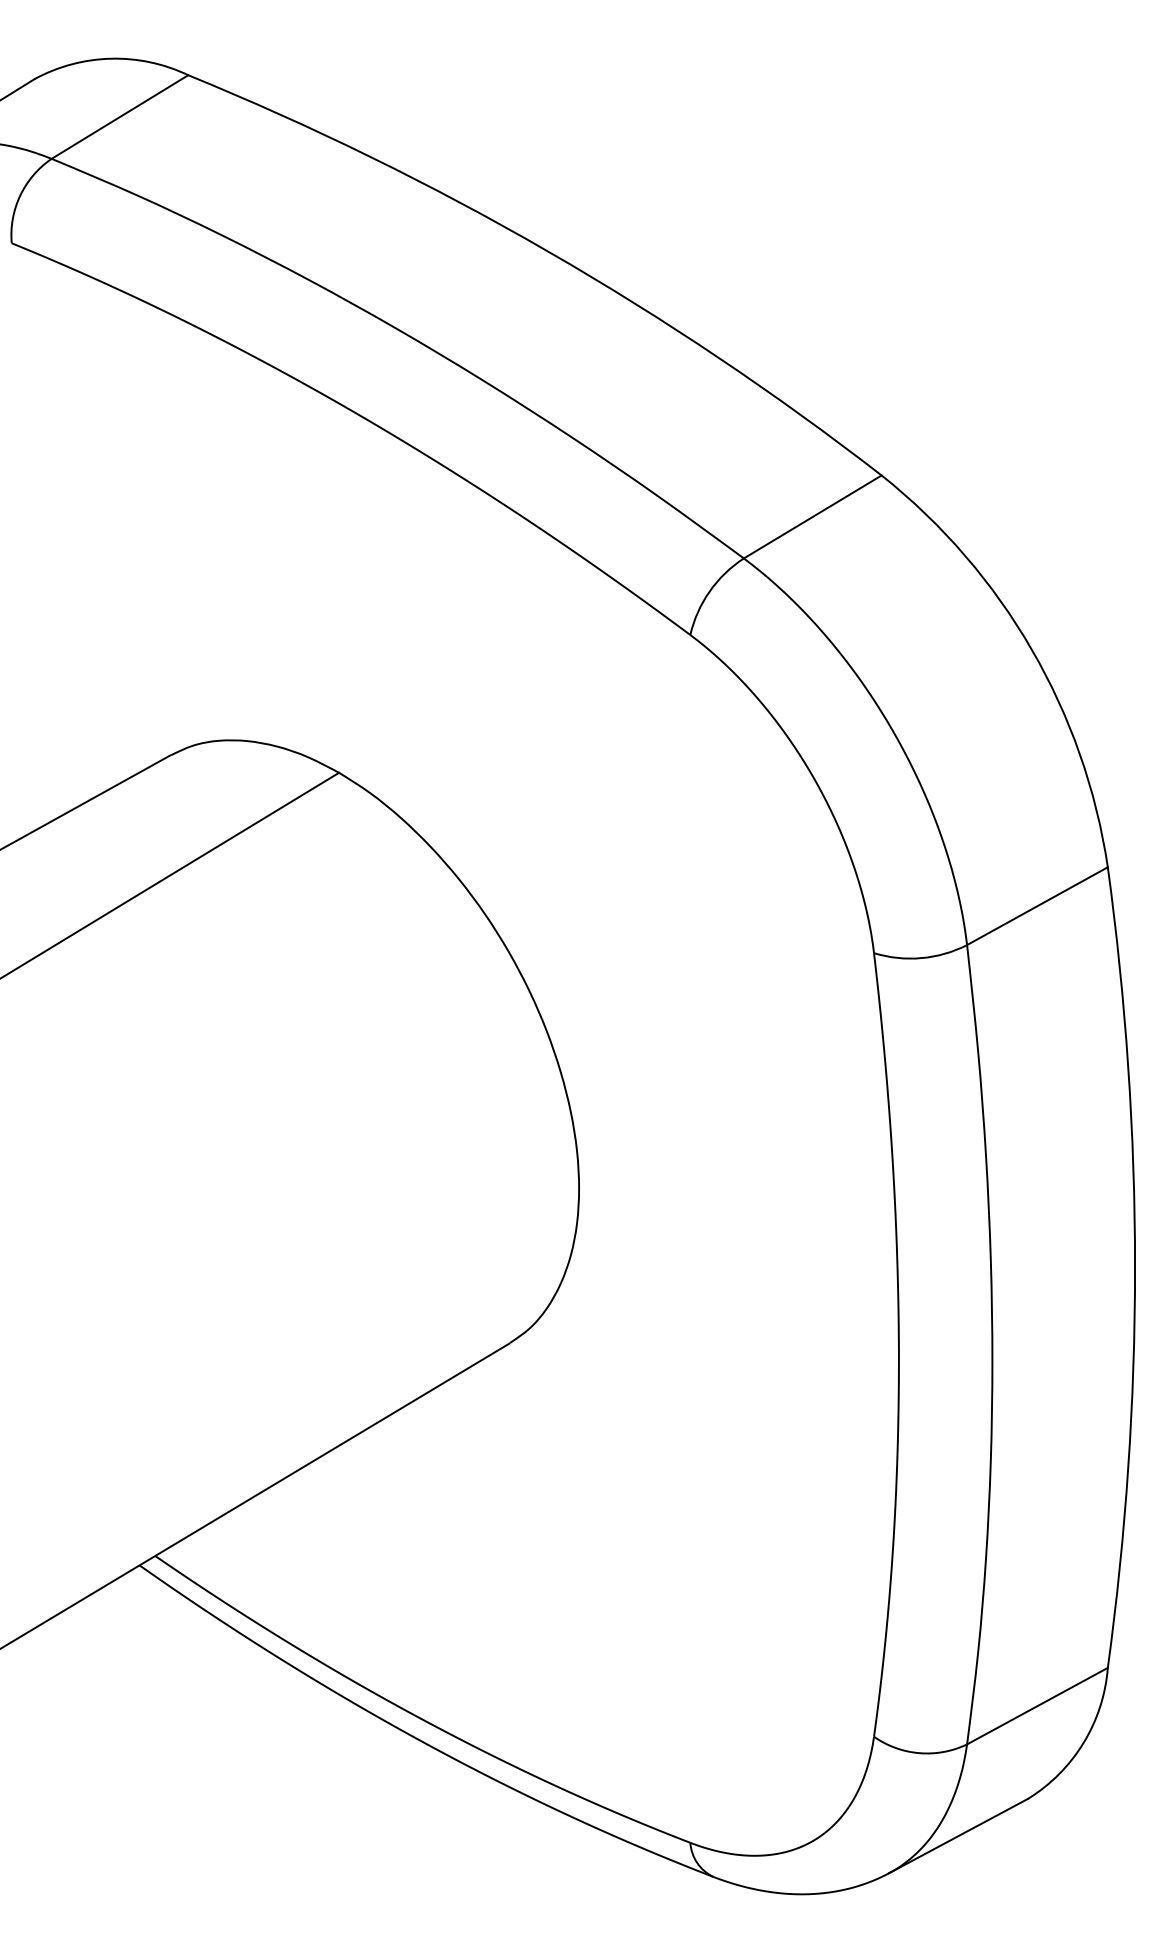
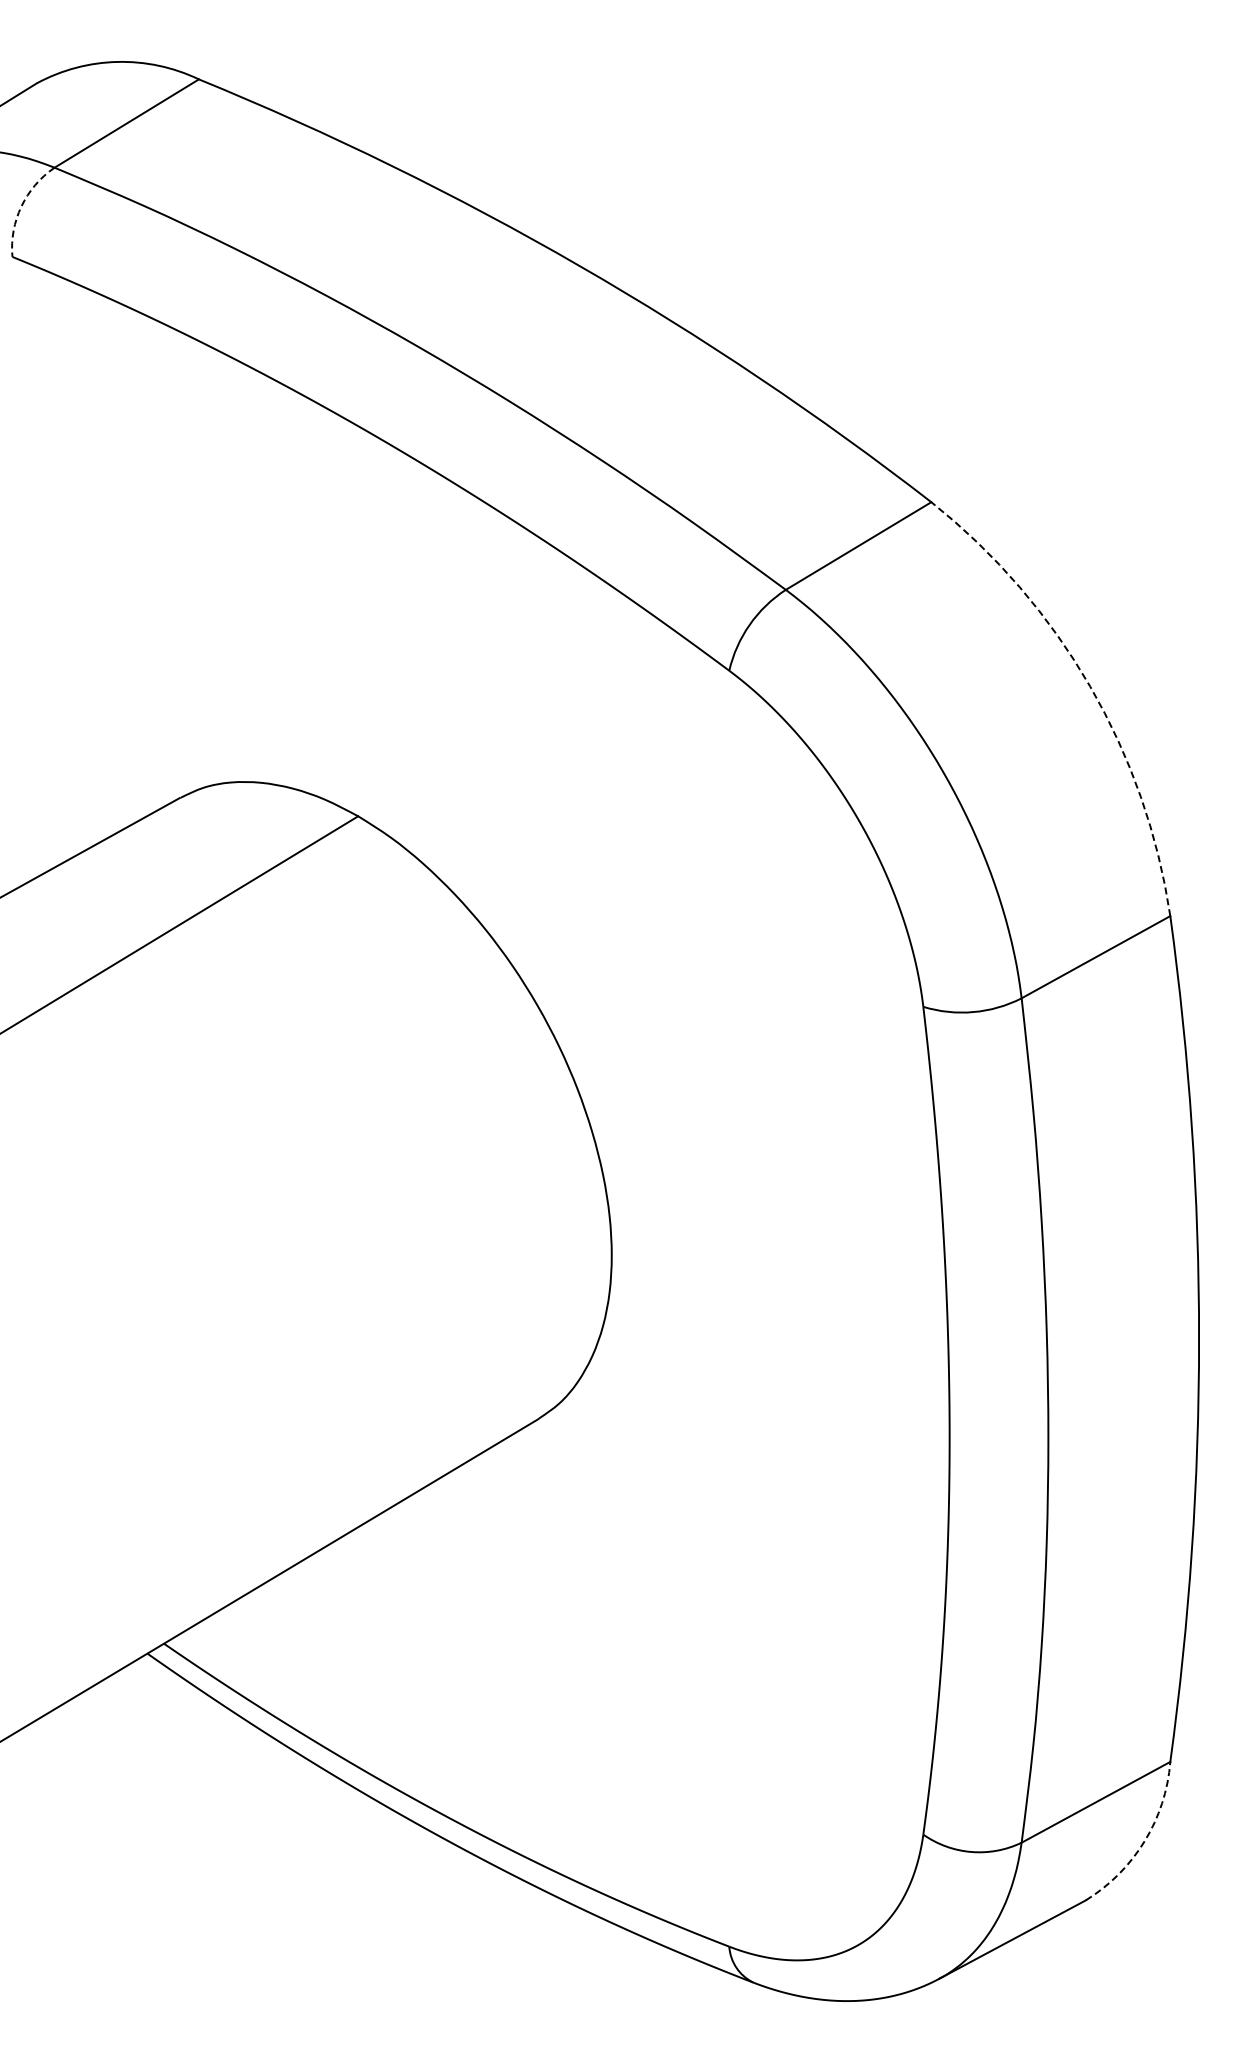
arc: (20, 195) -> (21, 206), solid -> dashed
arc: (1032, 649) -> (1090, 686), solid -> dashed
arc: (1083, 1743) -> (1144, 1841), solid -> dashed

